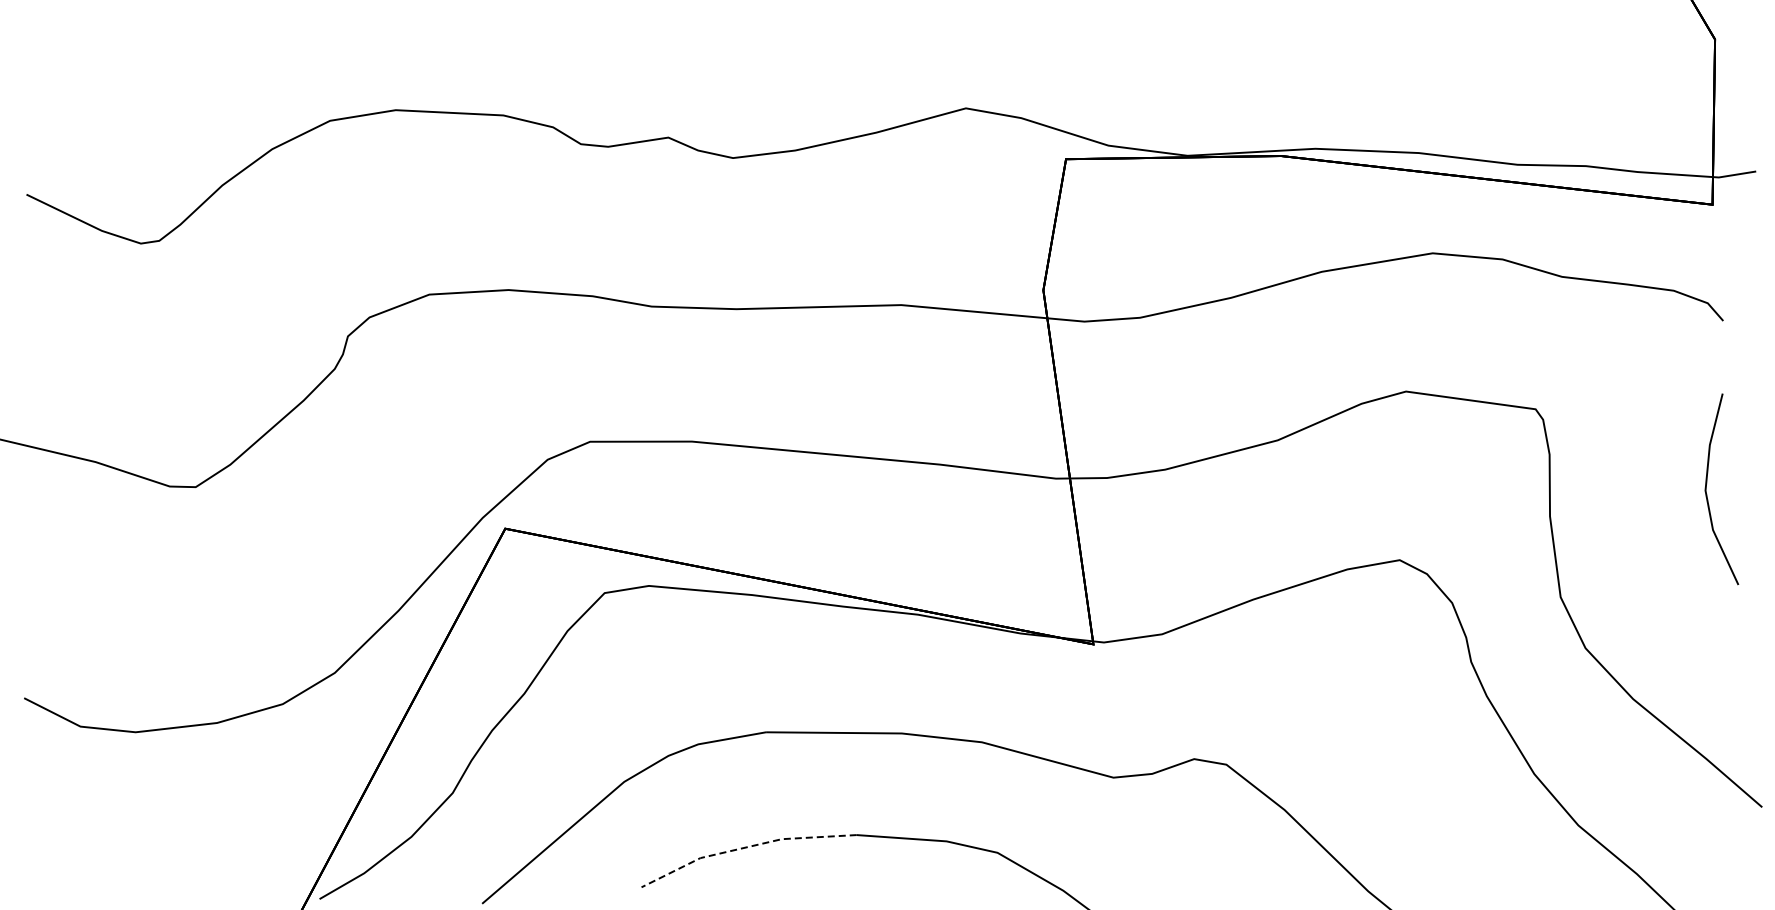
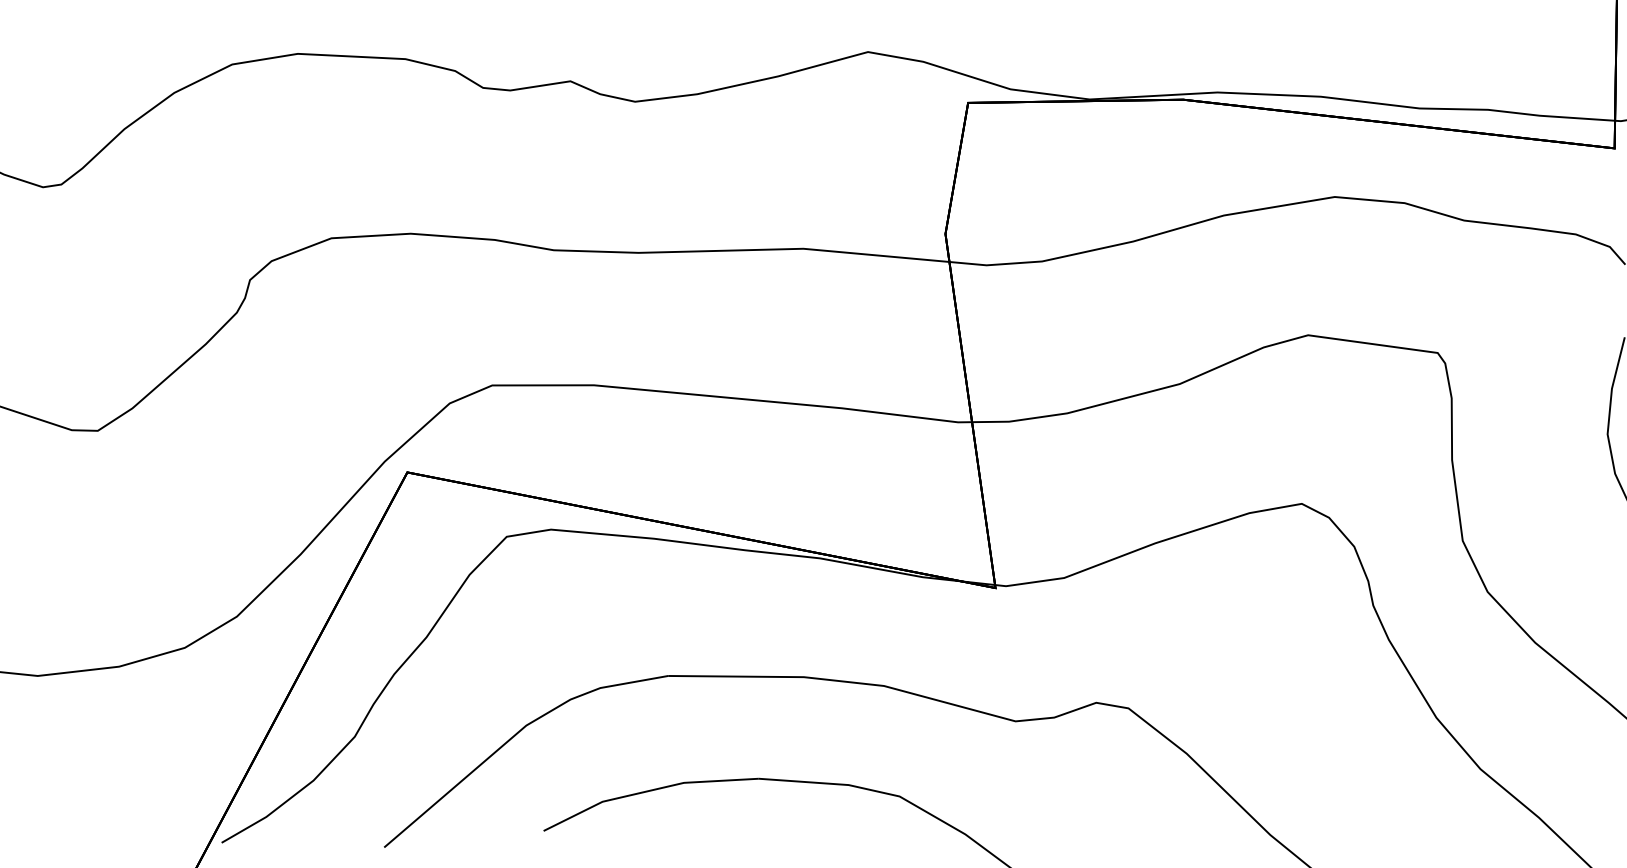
line: (745, 847) -> (647, 791), dashed -> solid

